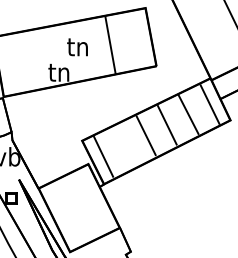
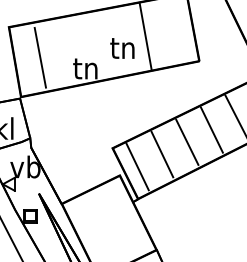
text: (77, 47) -> (122, 48), moved
line: (20, 62) -> (40, 56), added
line: (124, 145) -> (162, 153), added

